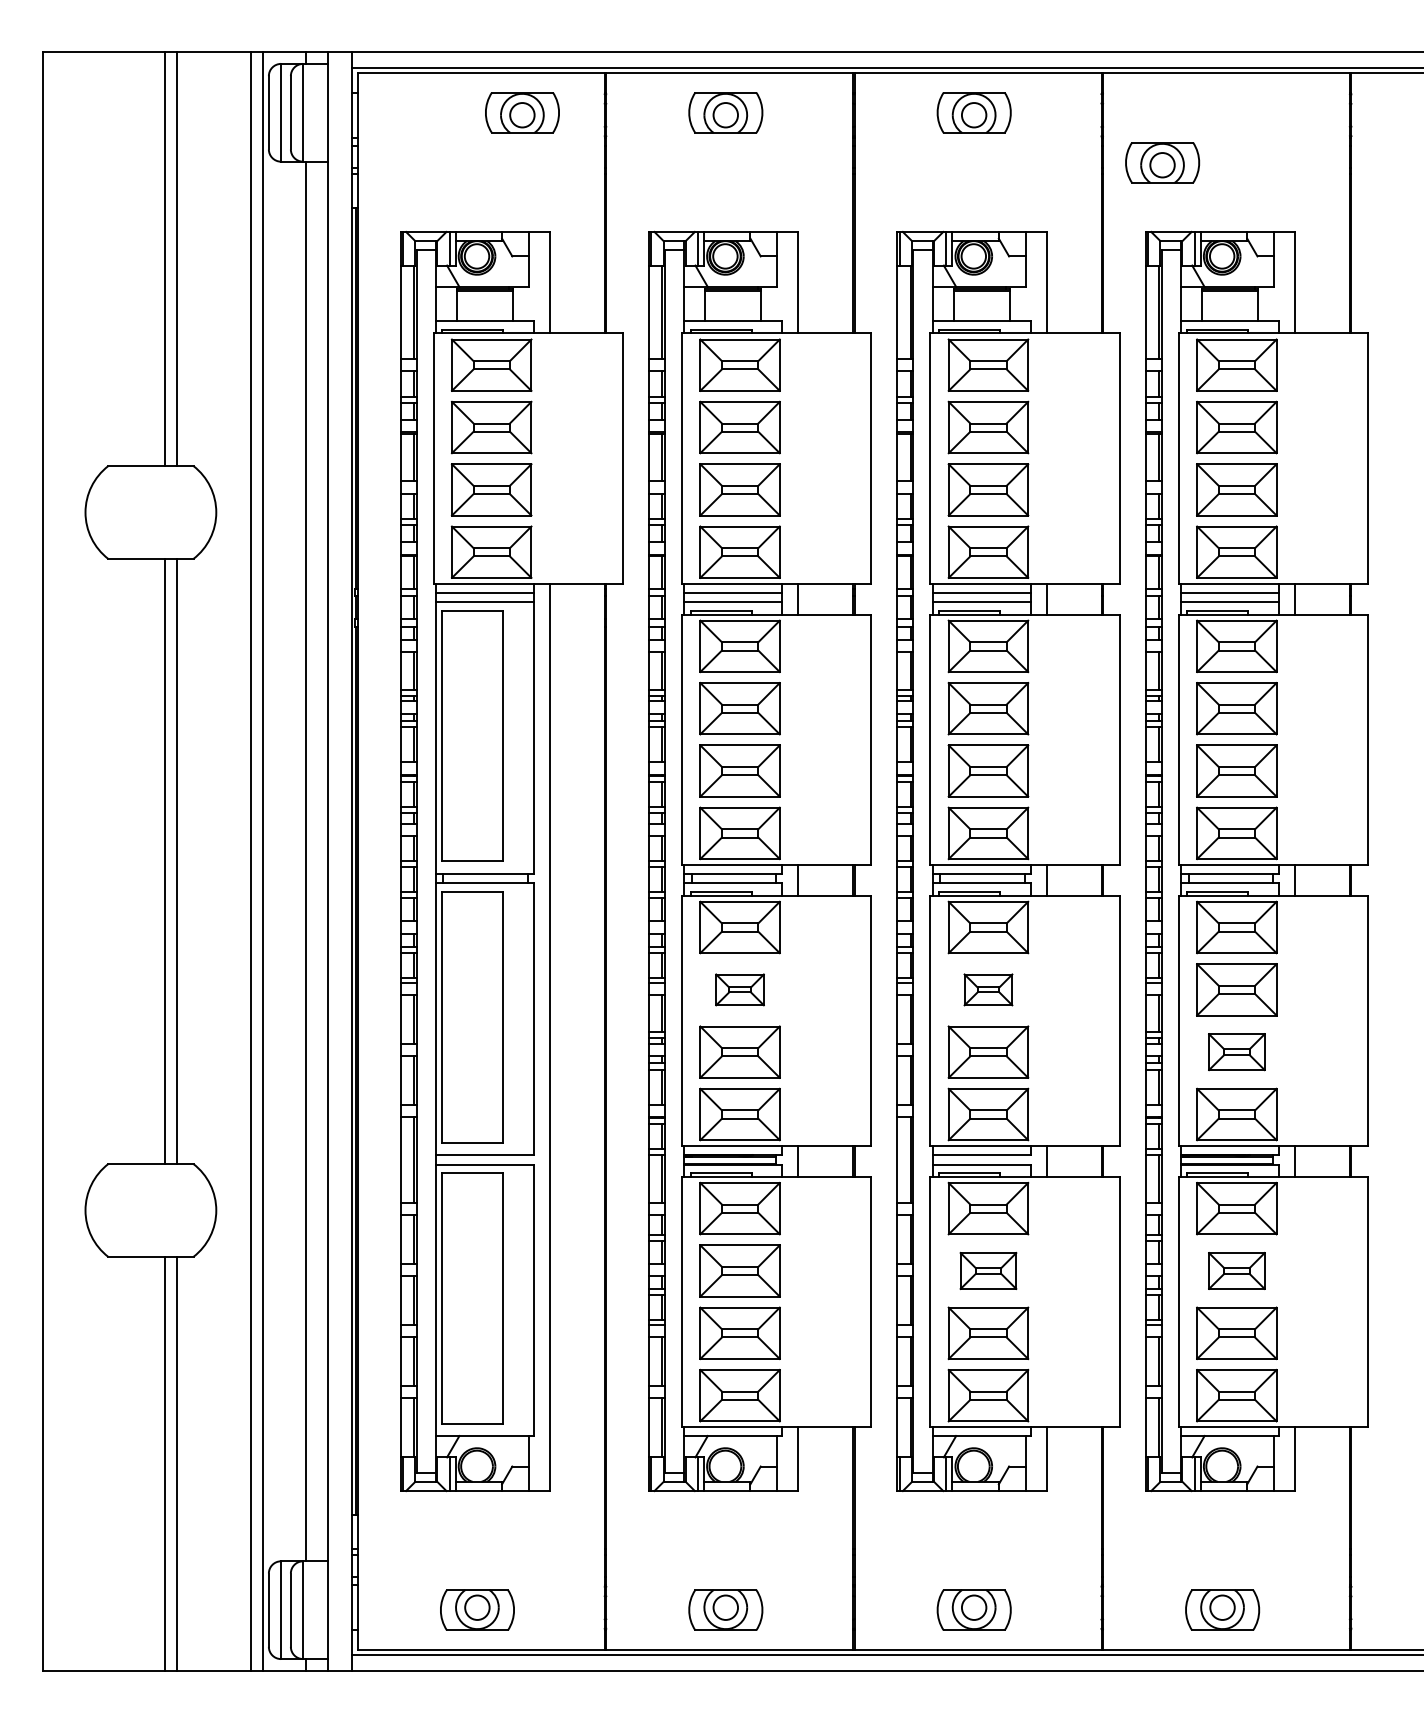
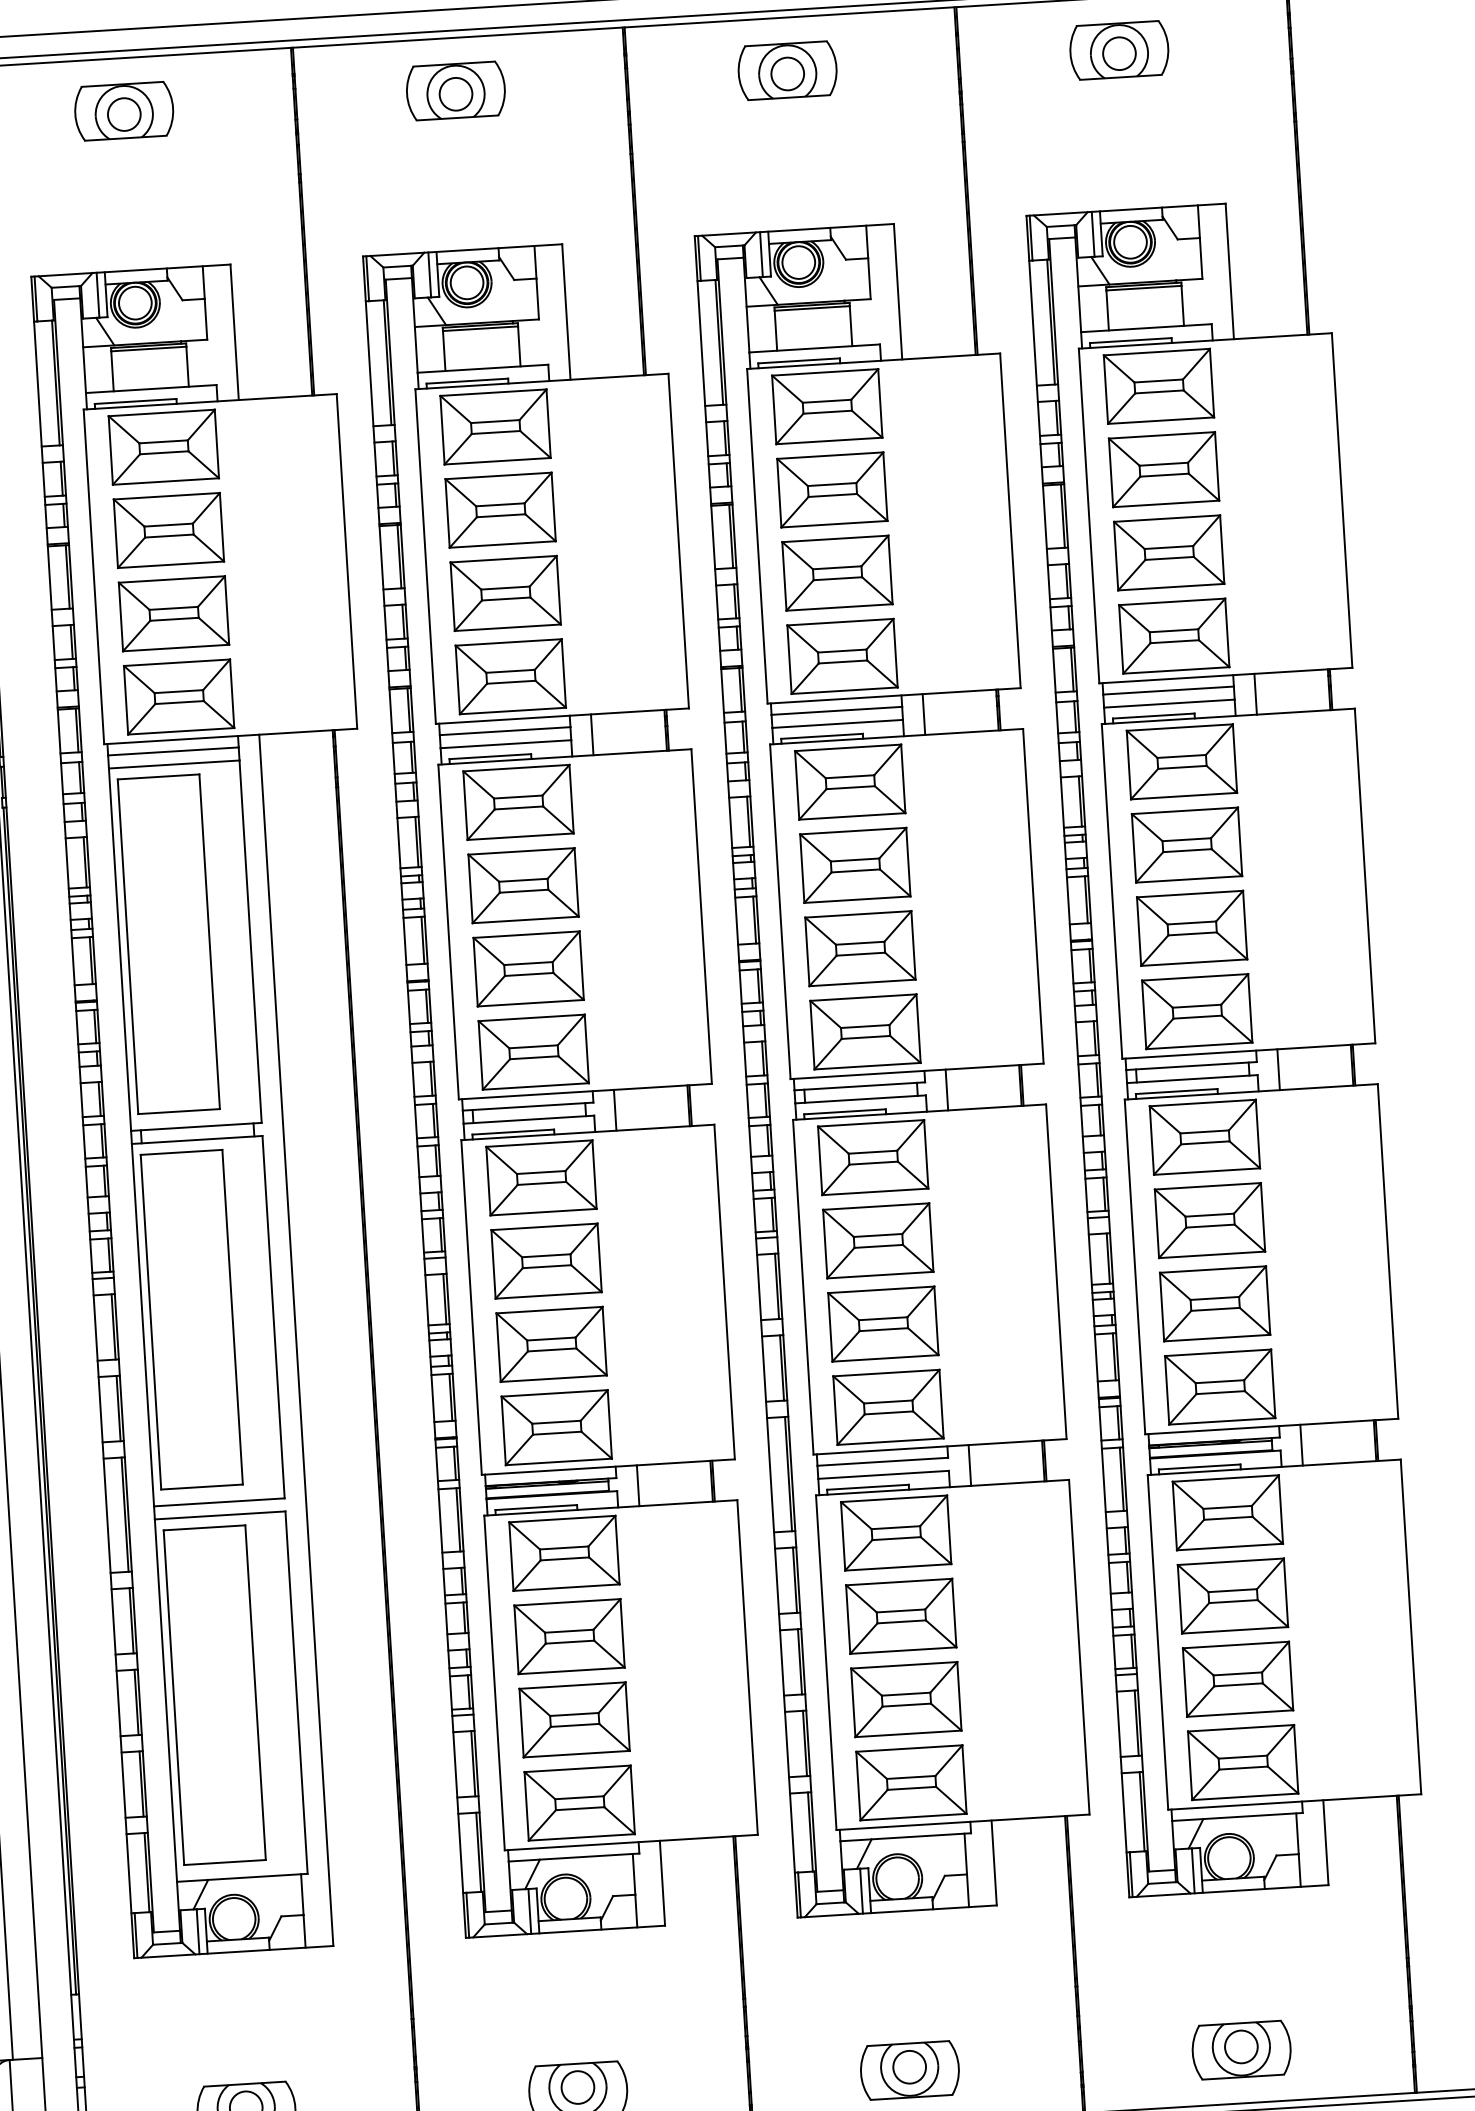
part: (522, 112) -> (124, 110), moved
part: (1162, 162) -> (1119, 50), moved
part: (739, 989) -> (545, 1260), size x1.67
part: (988, 989) -> (878, 1240), size x1.67
part: (1236, 1051) -> (1214, 1302), size x1.43
part: (988, 1270) -> (901, 1615), size x1.43
part: (1236, 1270) -> (1232, 1595), size x1.43

